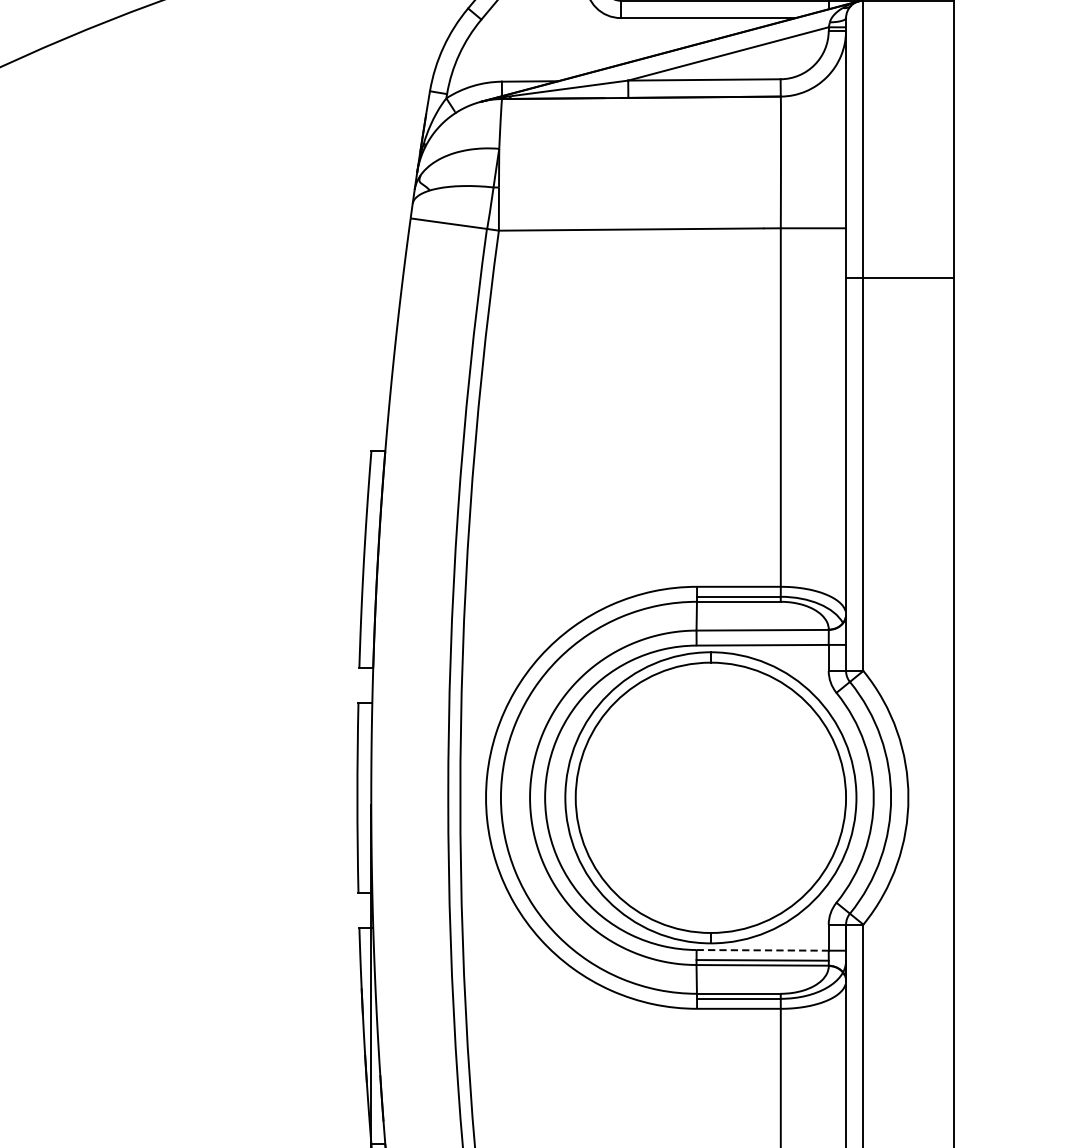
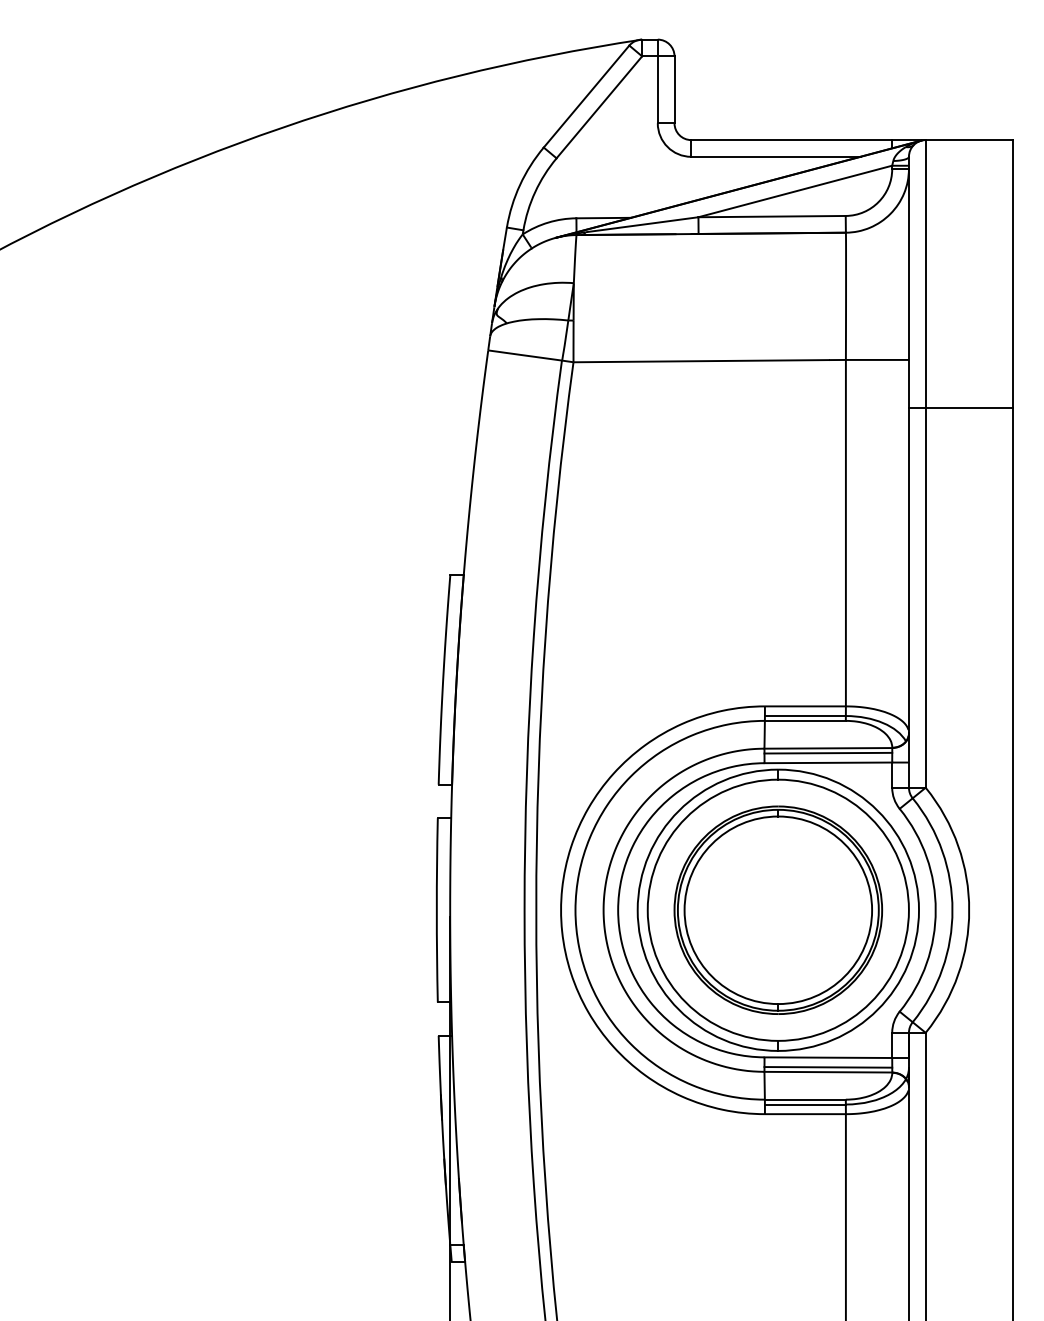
line: (762, 634) -> (828, 752), added
part: (711, 797) -> (778, 909), added
line: (762, 950) -> (828, 1057), dashed -> solid

